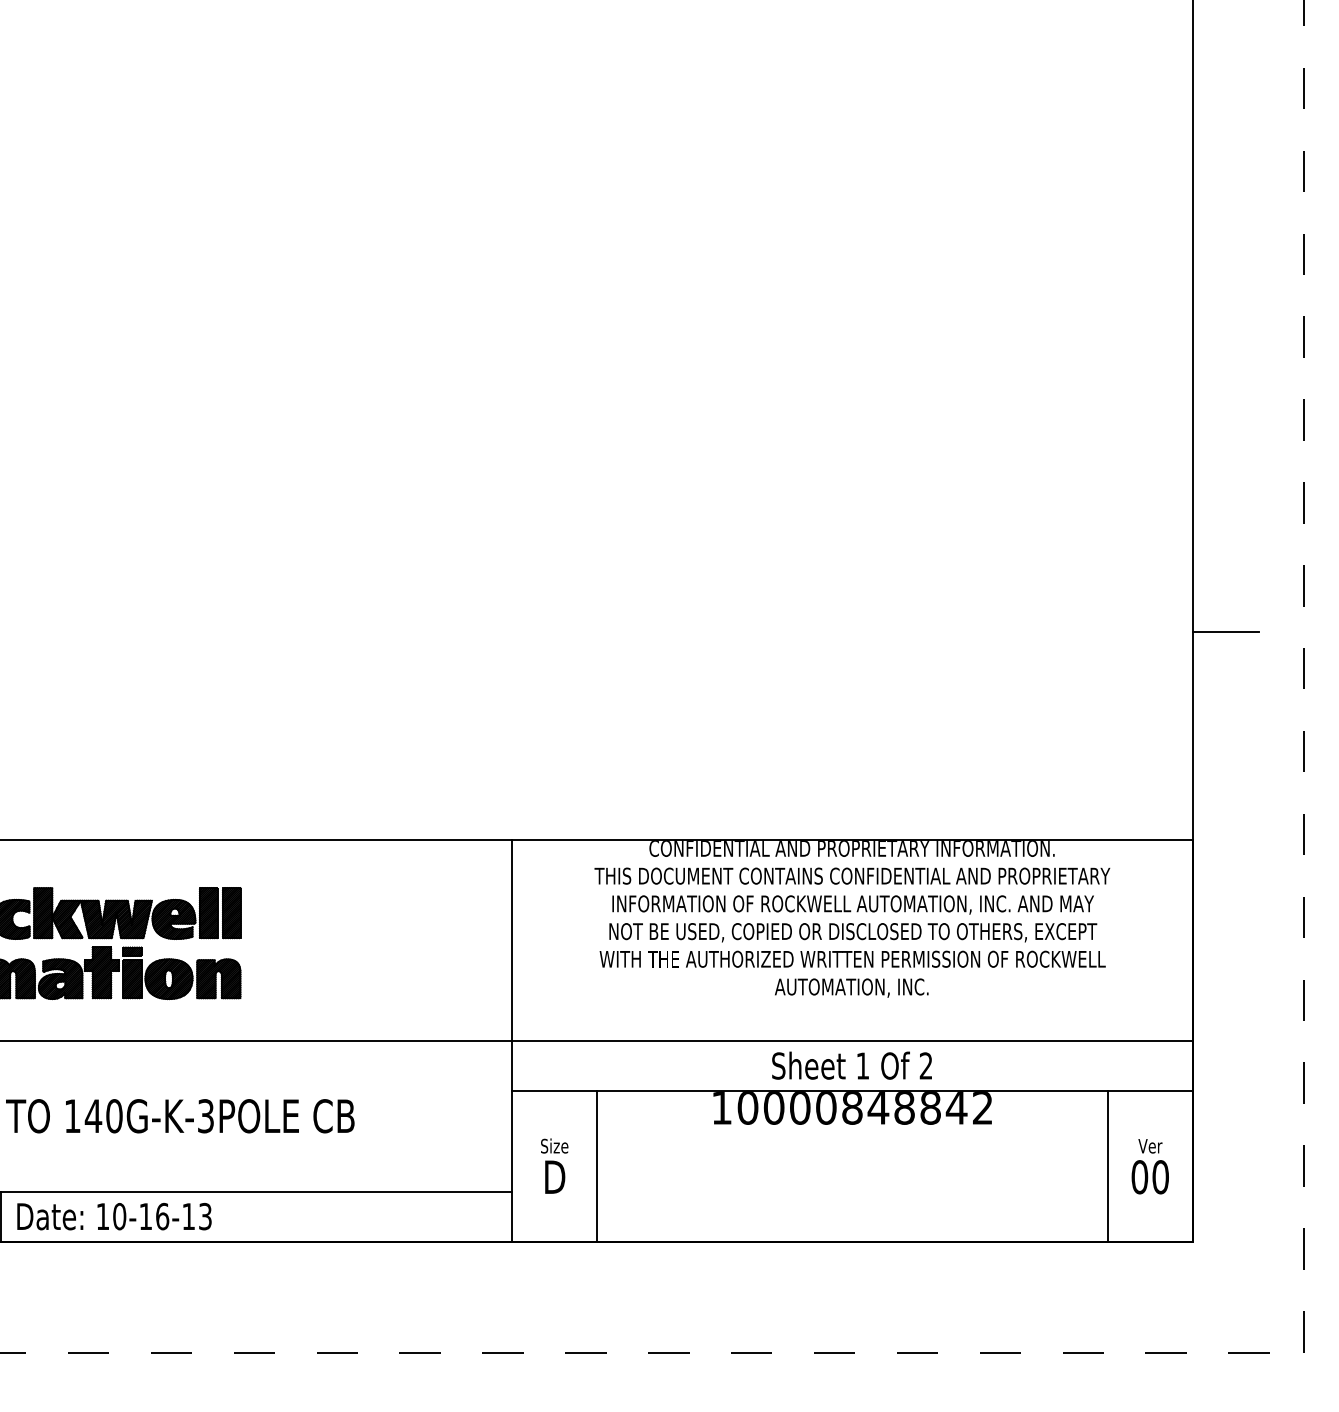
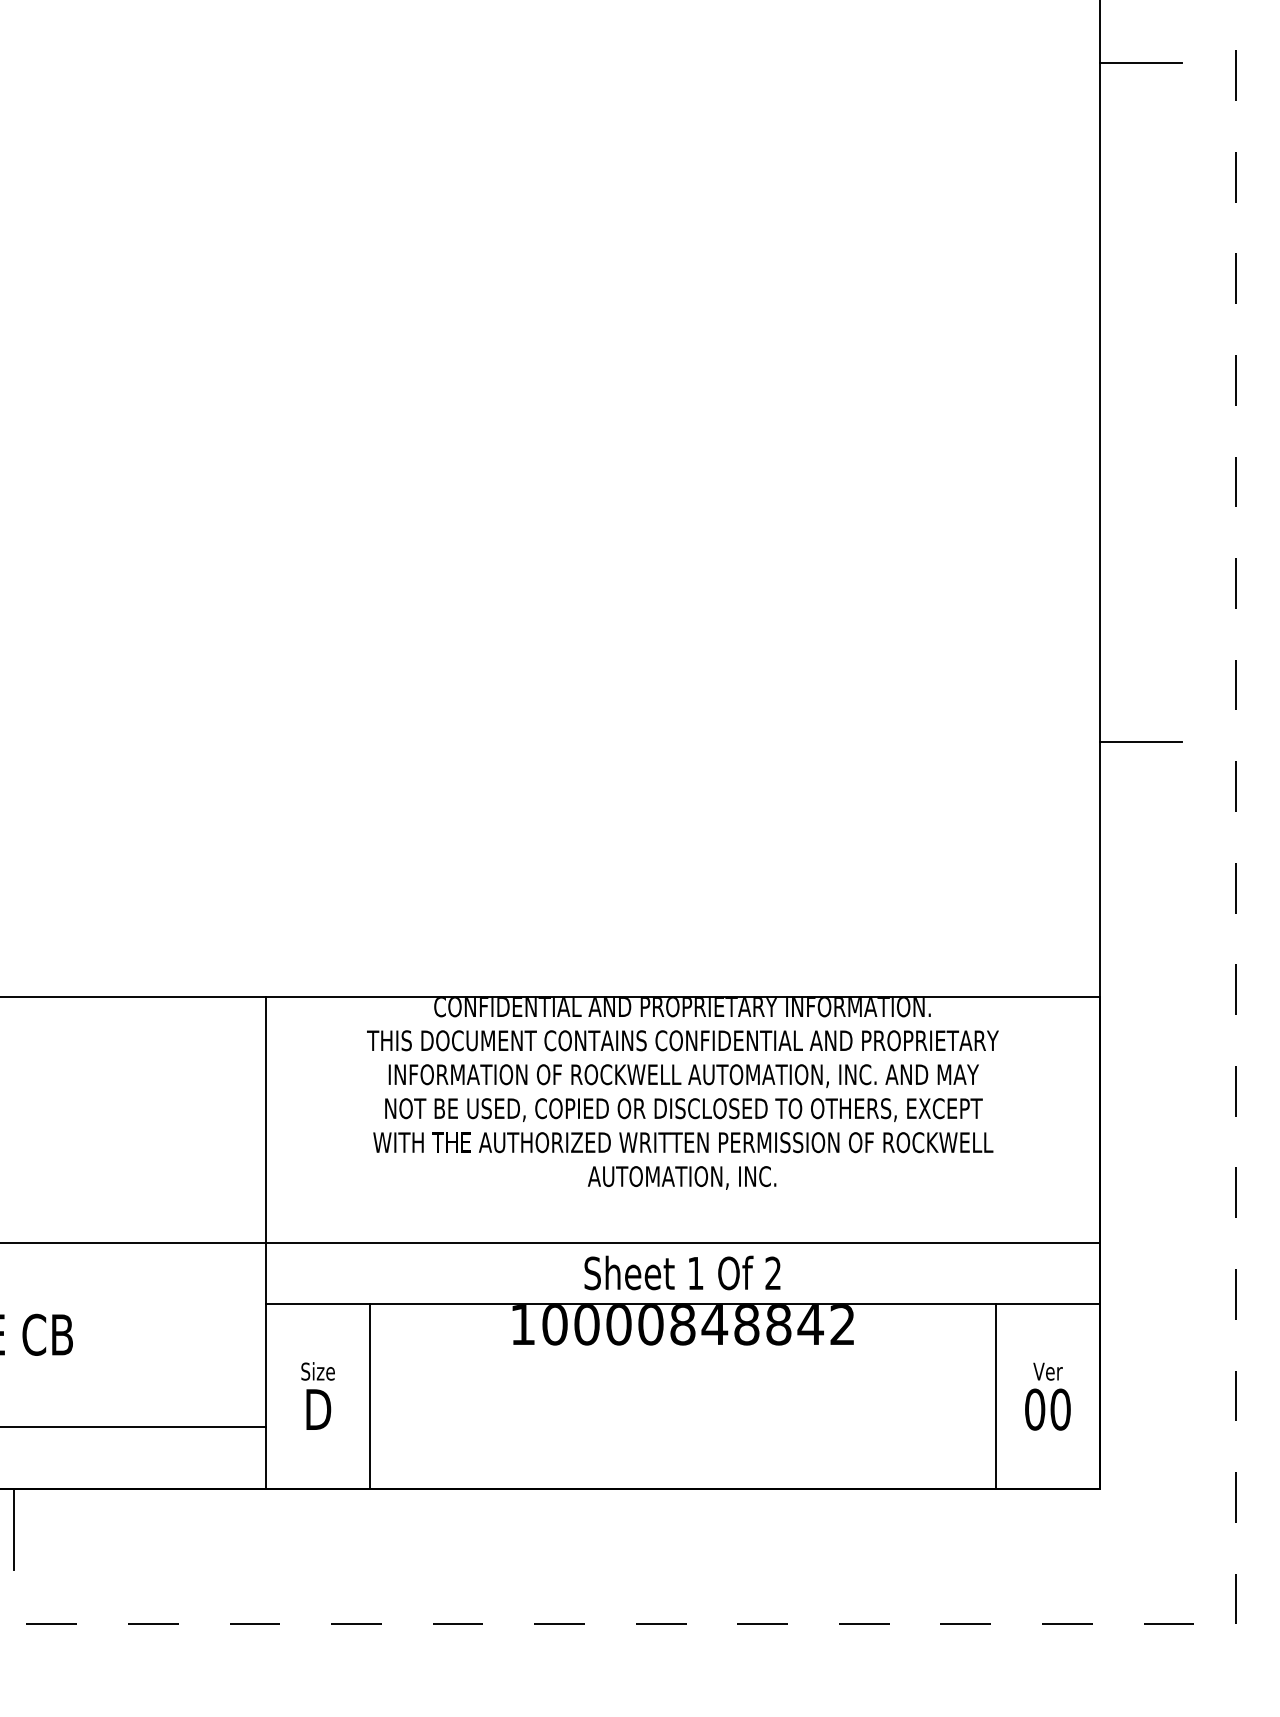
line: (1225, 78) -> (1140, 63), added
line: (306, 1274) -> (14, 1528), added

